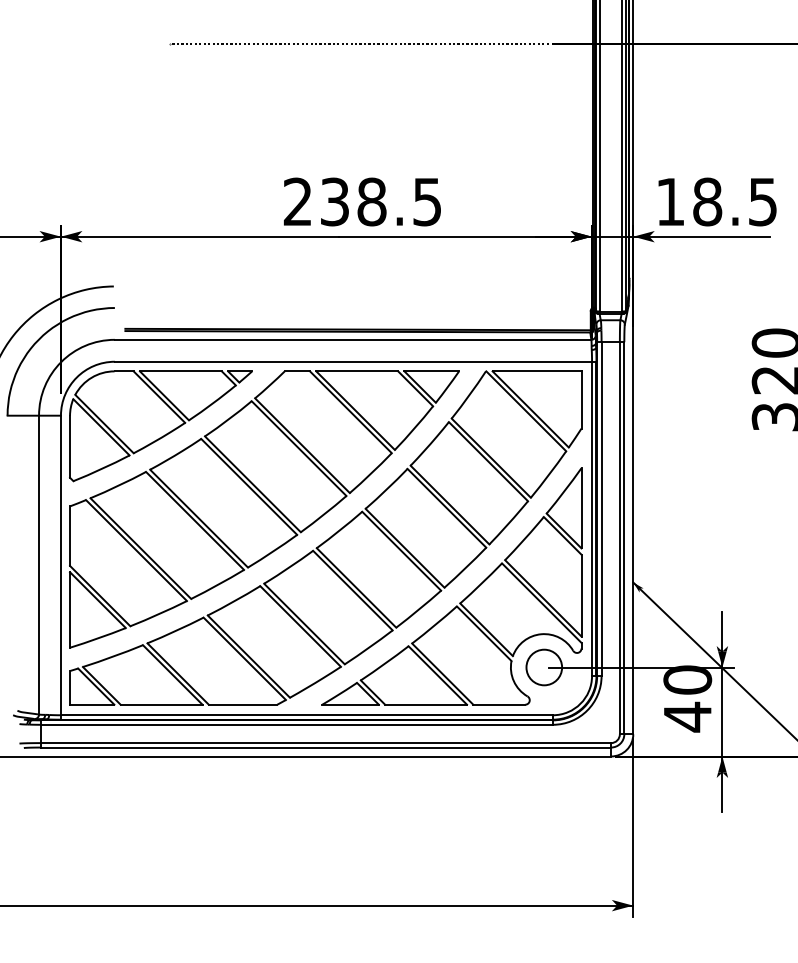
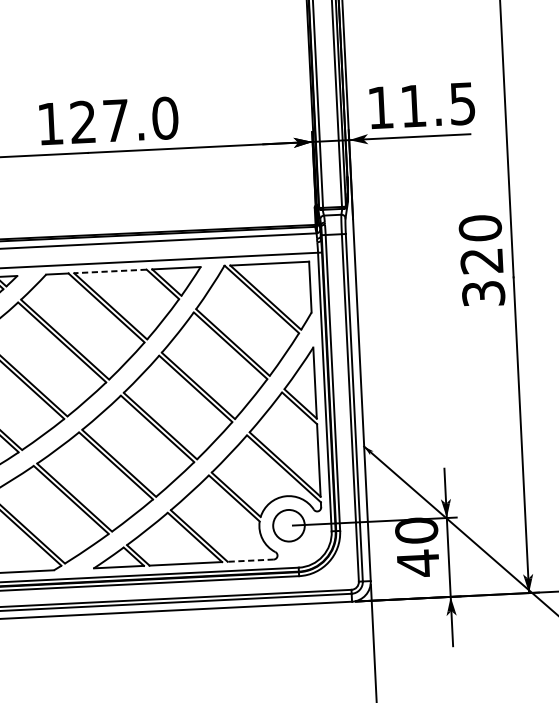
text: (362, 201) -> (107, 120), 238.5 -> 127.0
text: (707, 201) -> (413, 105), 18.5 -> 11.5
line: (357, 371) -> (110, 271), solid -> dashed
line: (499, 704) -> (250, 560), solid -> dashed

